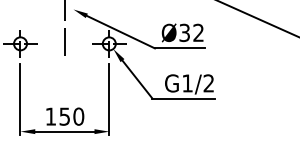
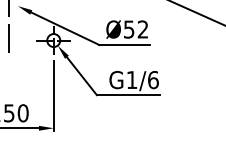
text: (184, 32) -> (128, 29), Ø32 -> Ø52
text: (208, 83) -> (152, 80), G1/2 -> G1/6

